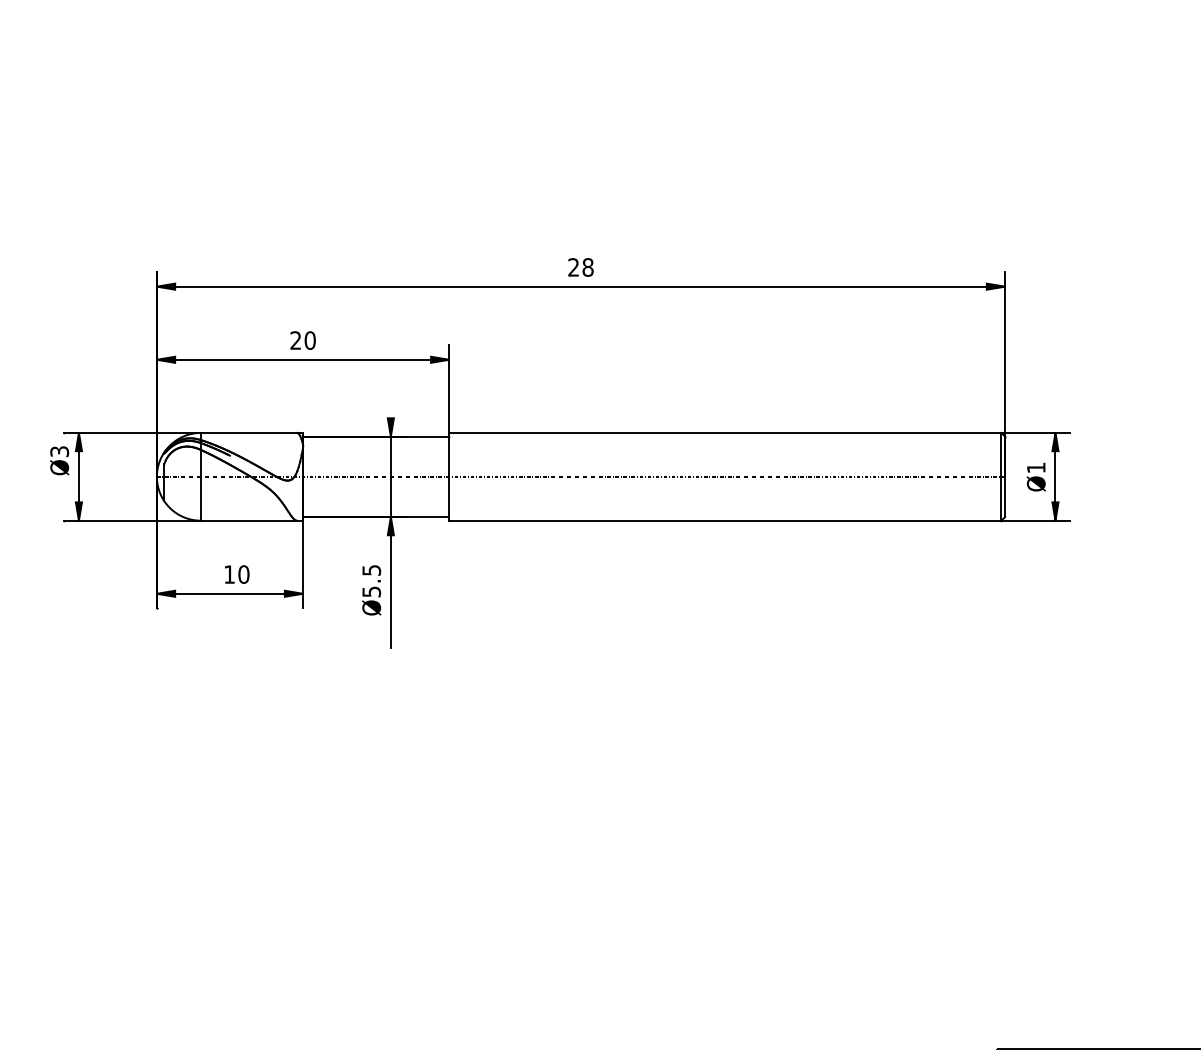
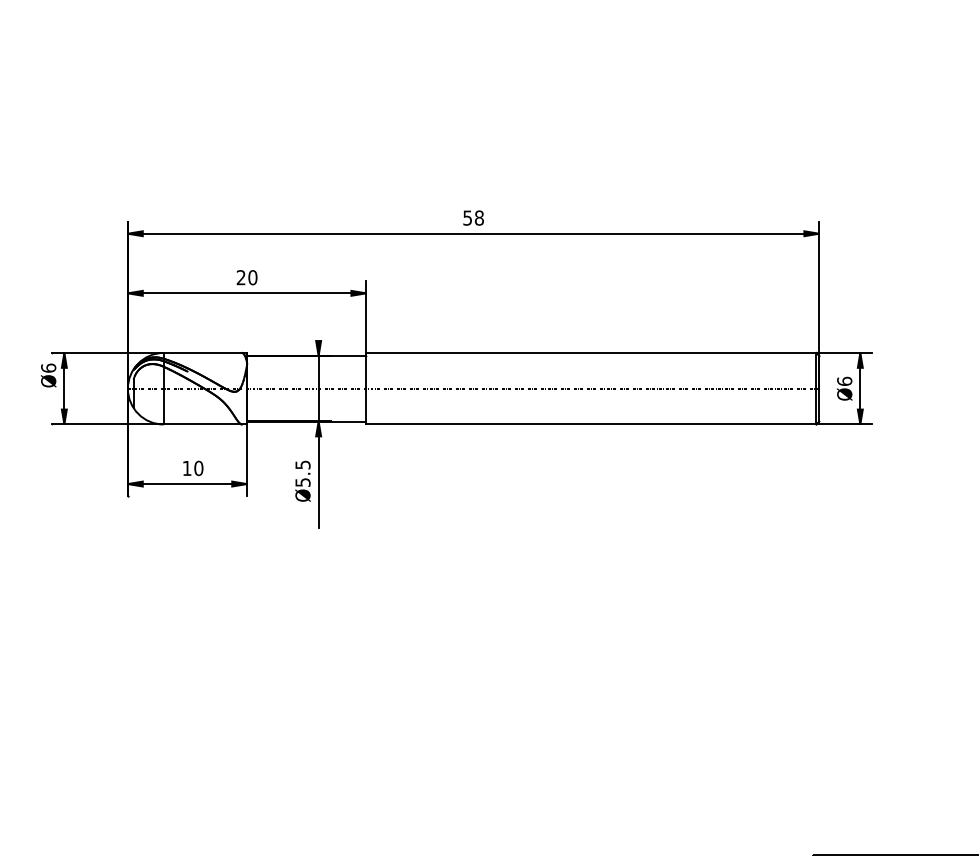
text: (573, 267) -> (467, 218), 28 -> 58
text: (59, 451) -> (48, 368), Ø3 -> Ø6
text: (1035, 467) -> (844, 381), Ø1 -> Ø6

